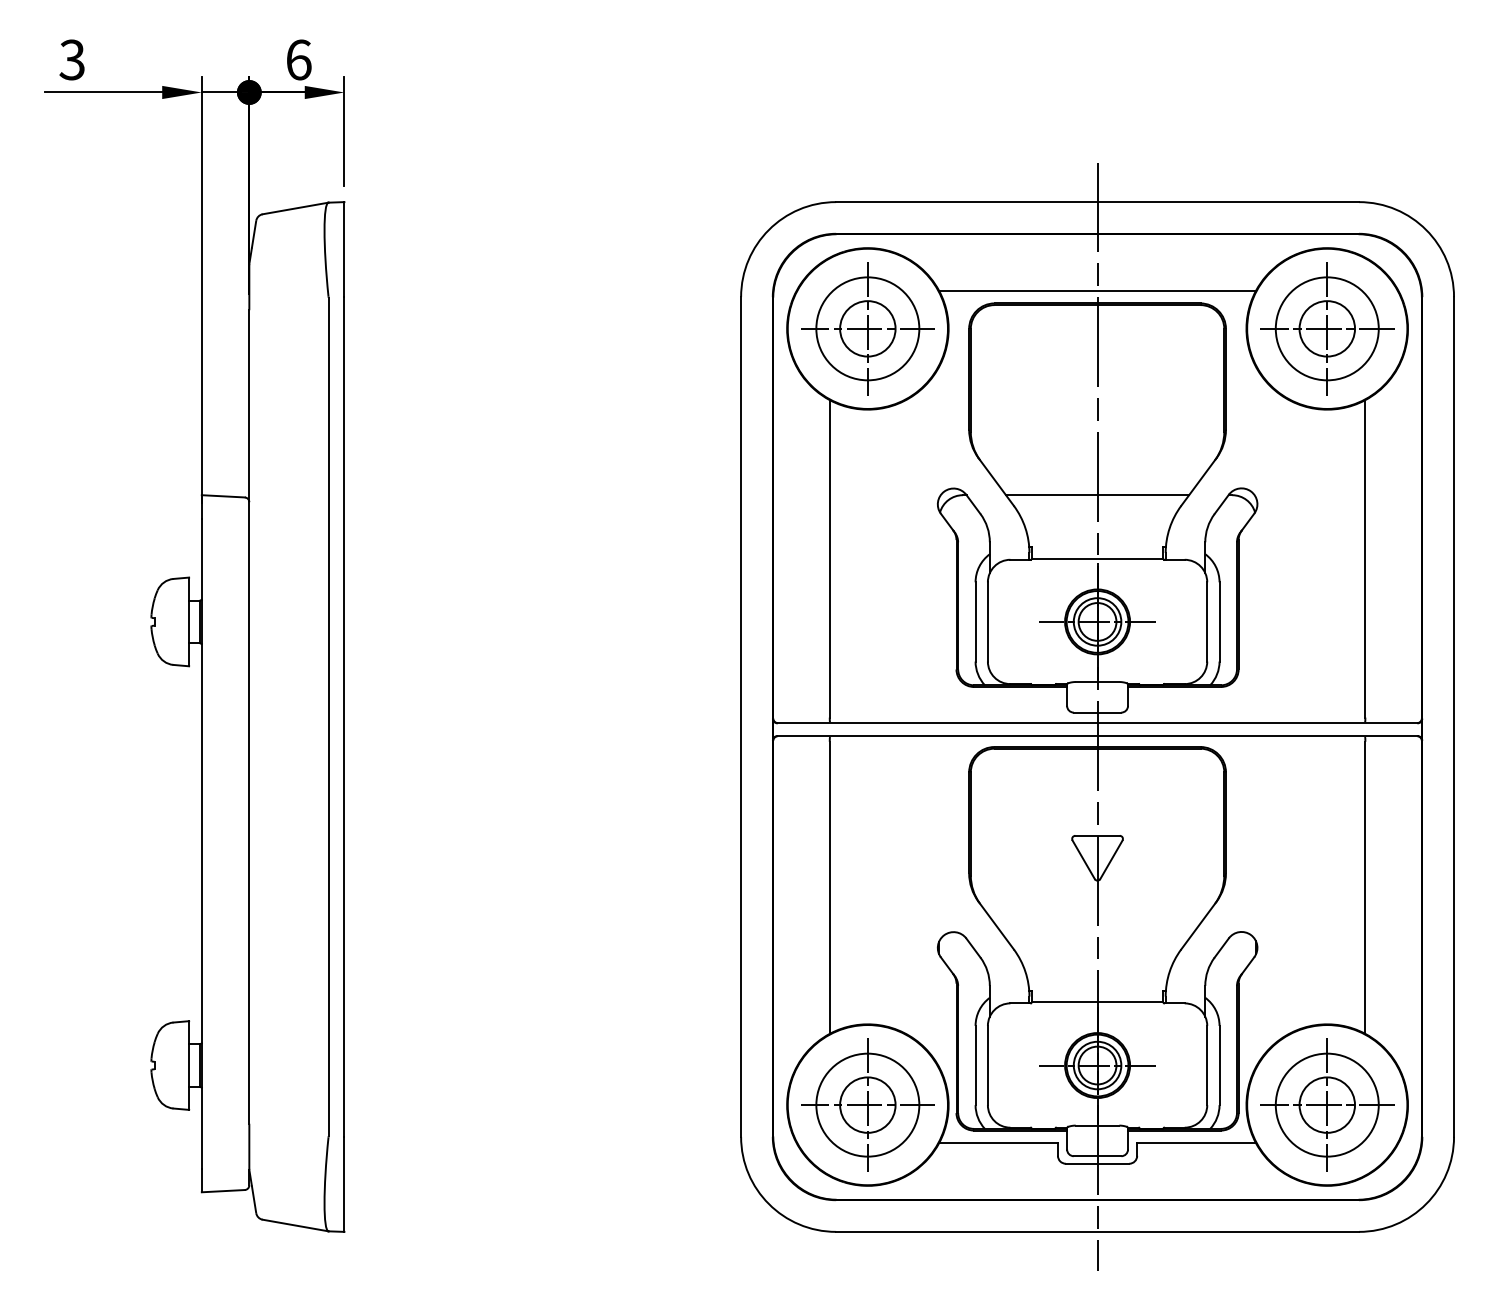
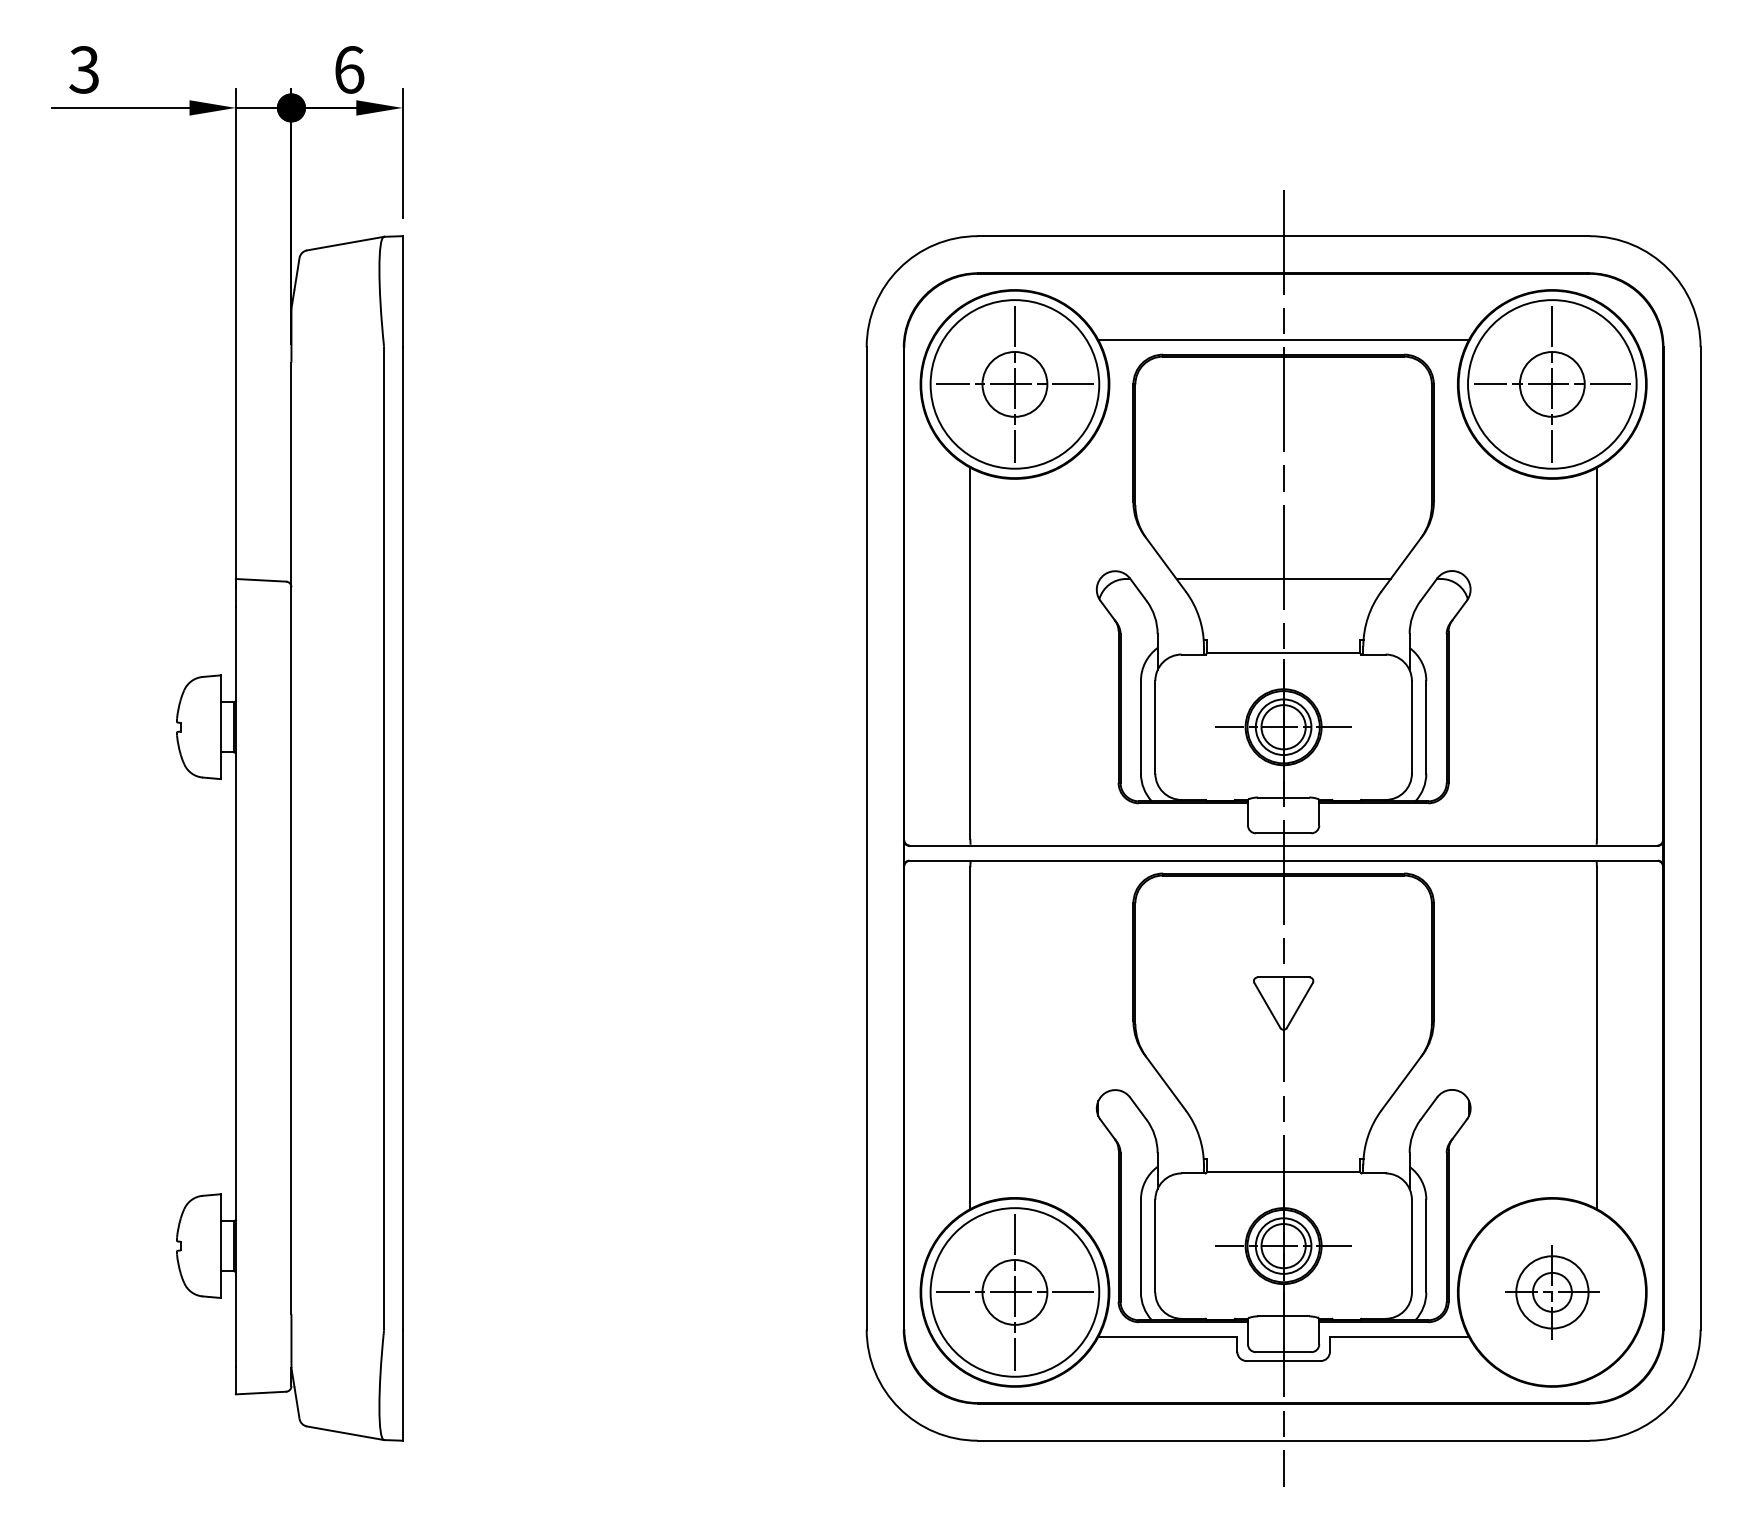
circle: (867, 328) -> (1014, 384), size x1.4
circle: (1326, 328) -> (1551, 384), size x1.4
circle: (867, 1104) -> (1014, 1291), size x1.4
part: (1327, 1104) -> (1552, 1291), size x0.6

